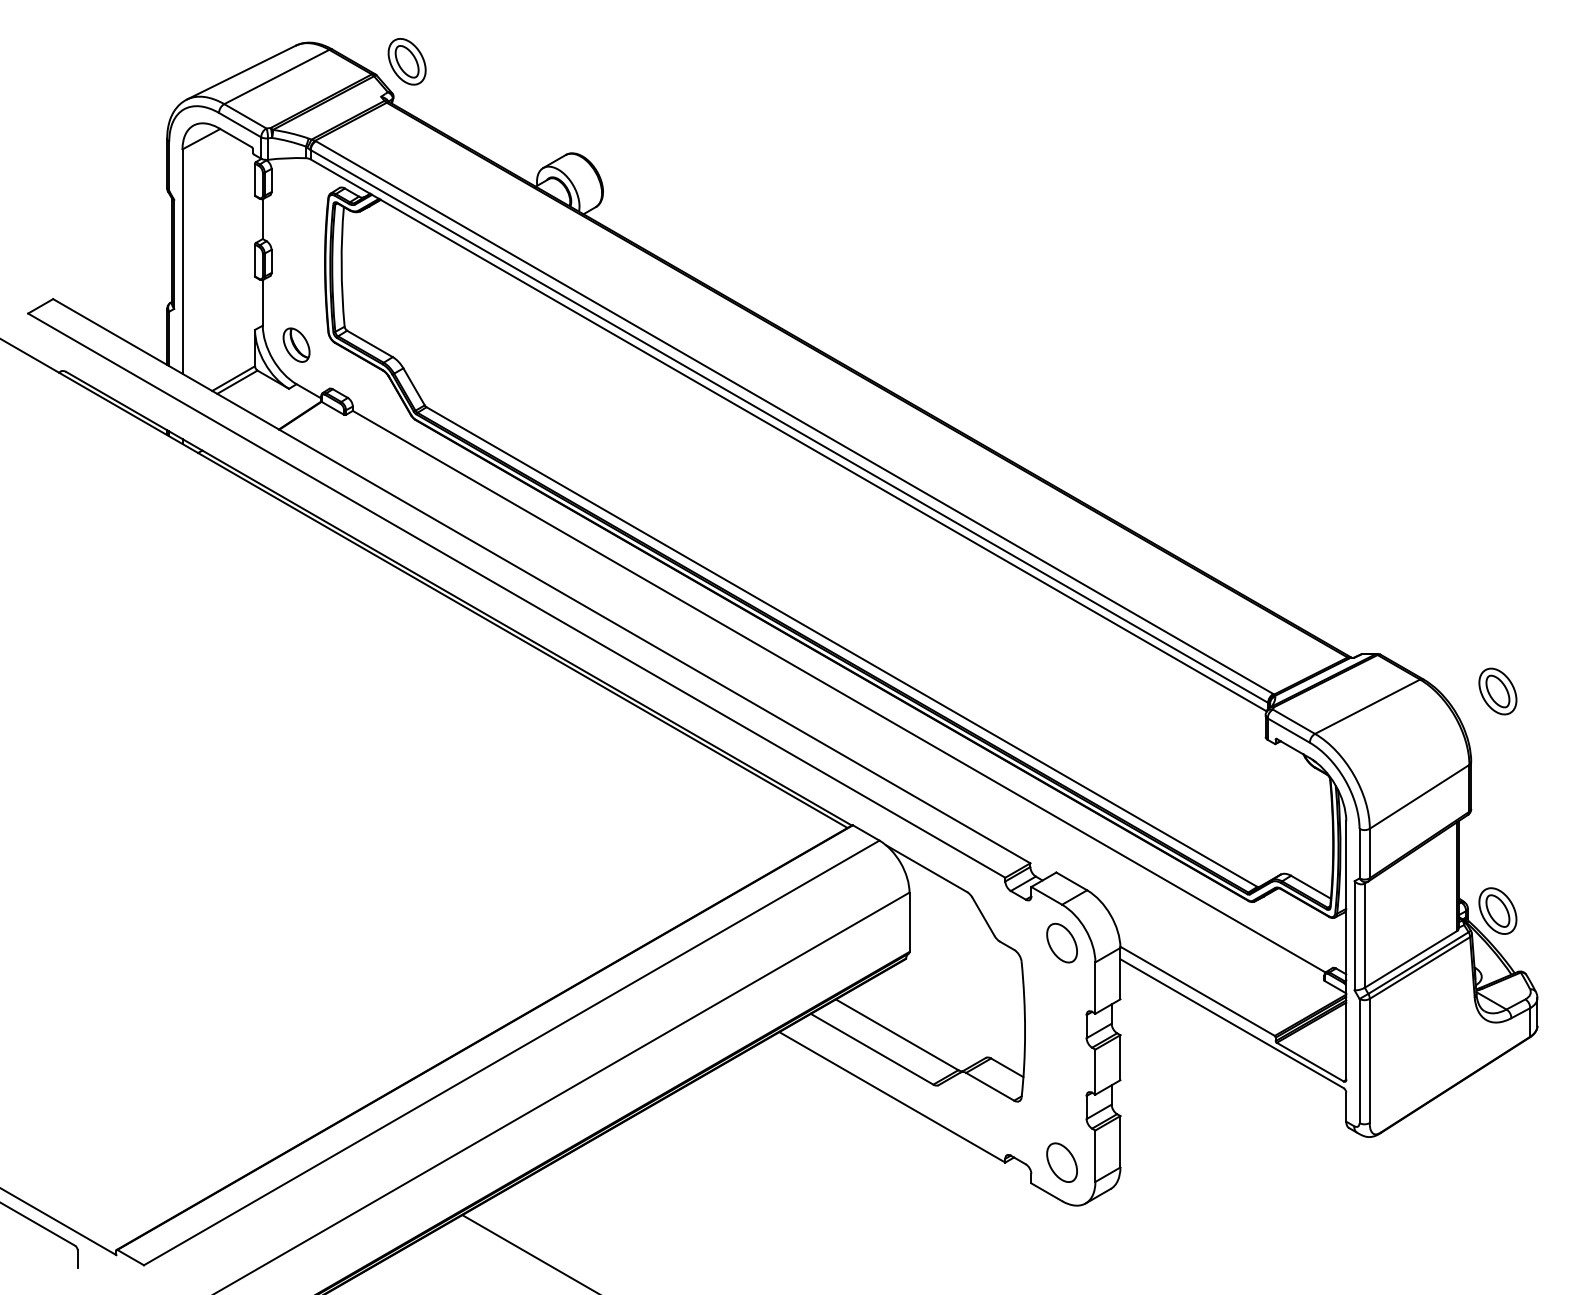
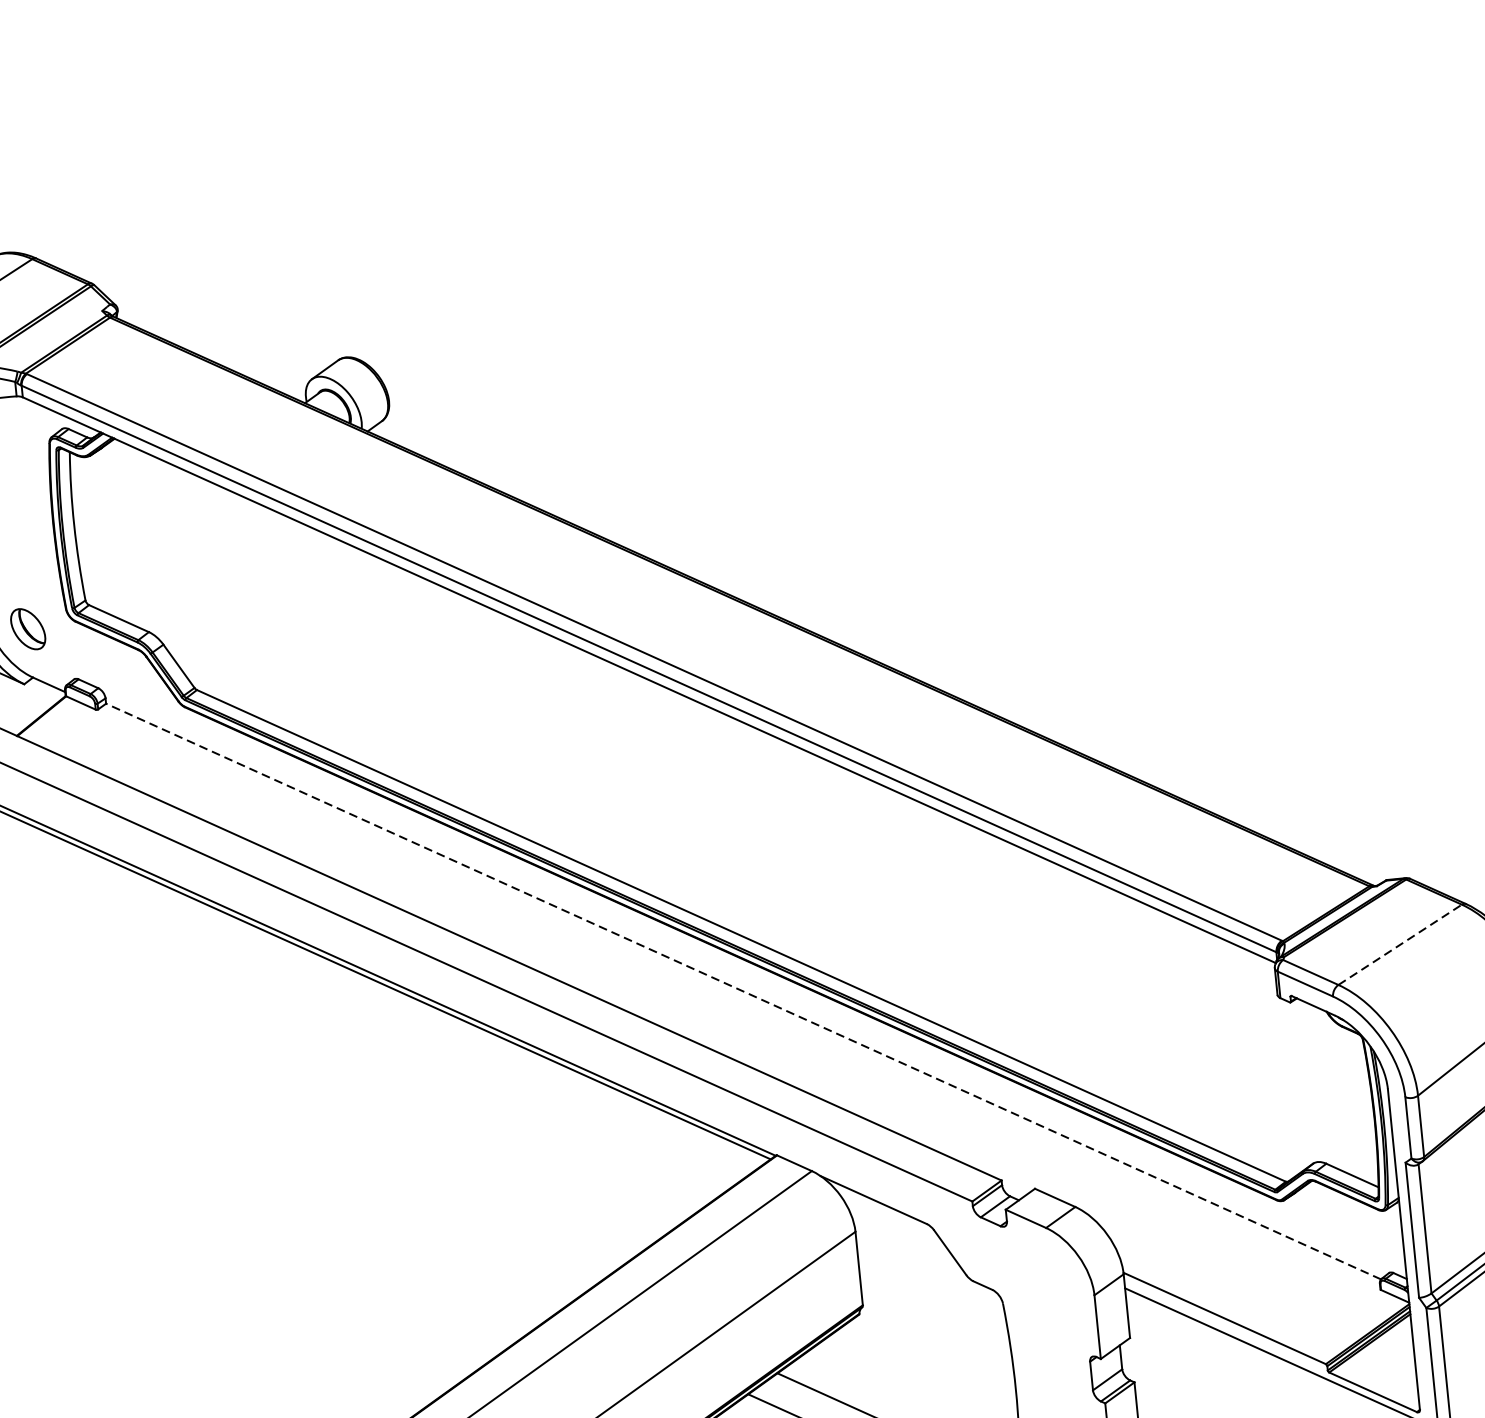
part: (406, 61) -> (129, 264), removed
line: (839, 691) -> (743, 991), solid -> dashed
line: (1368, 706) -> (1401, 944), solid -> dashed
part: (1061, 942) -> (1050, 1274), removed

